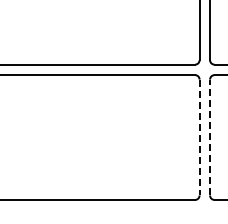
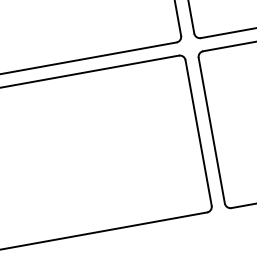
line: (199, 137) -> (198, 133), dashed -> solid
line: (210, 137) -> (212, 130), dashed -> solid

